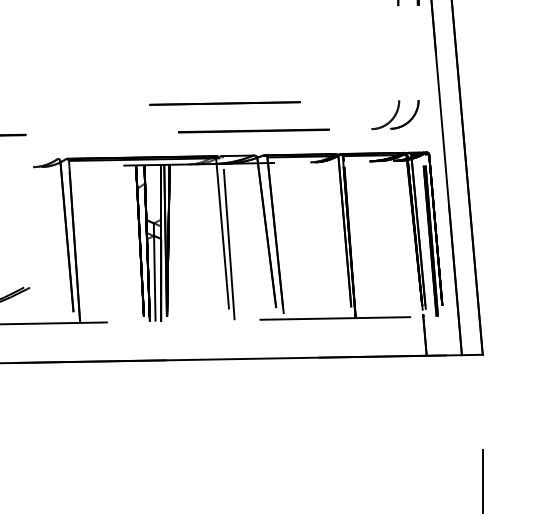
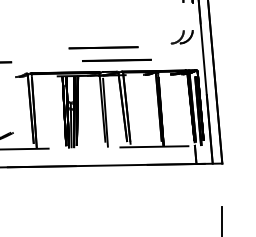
part: (394, 115) -> (181, 37), moved

